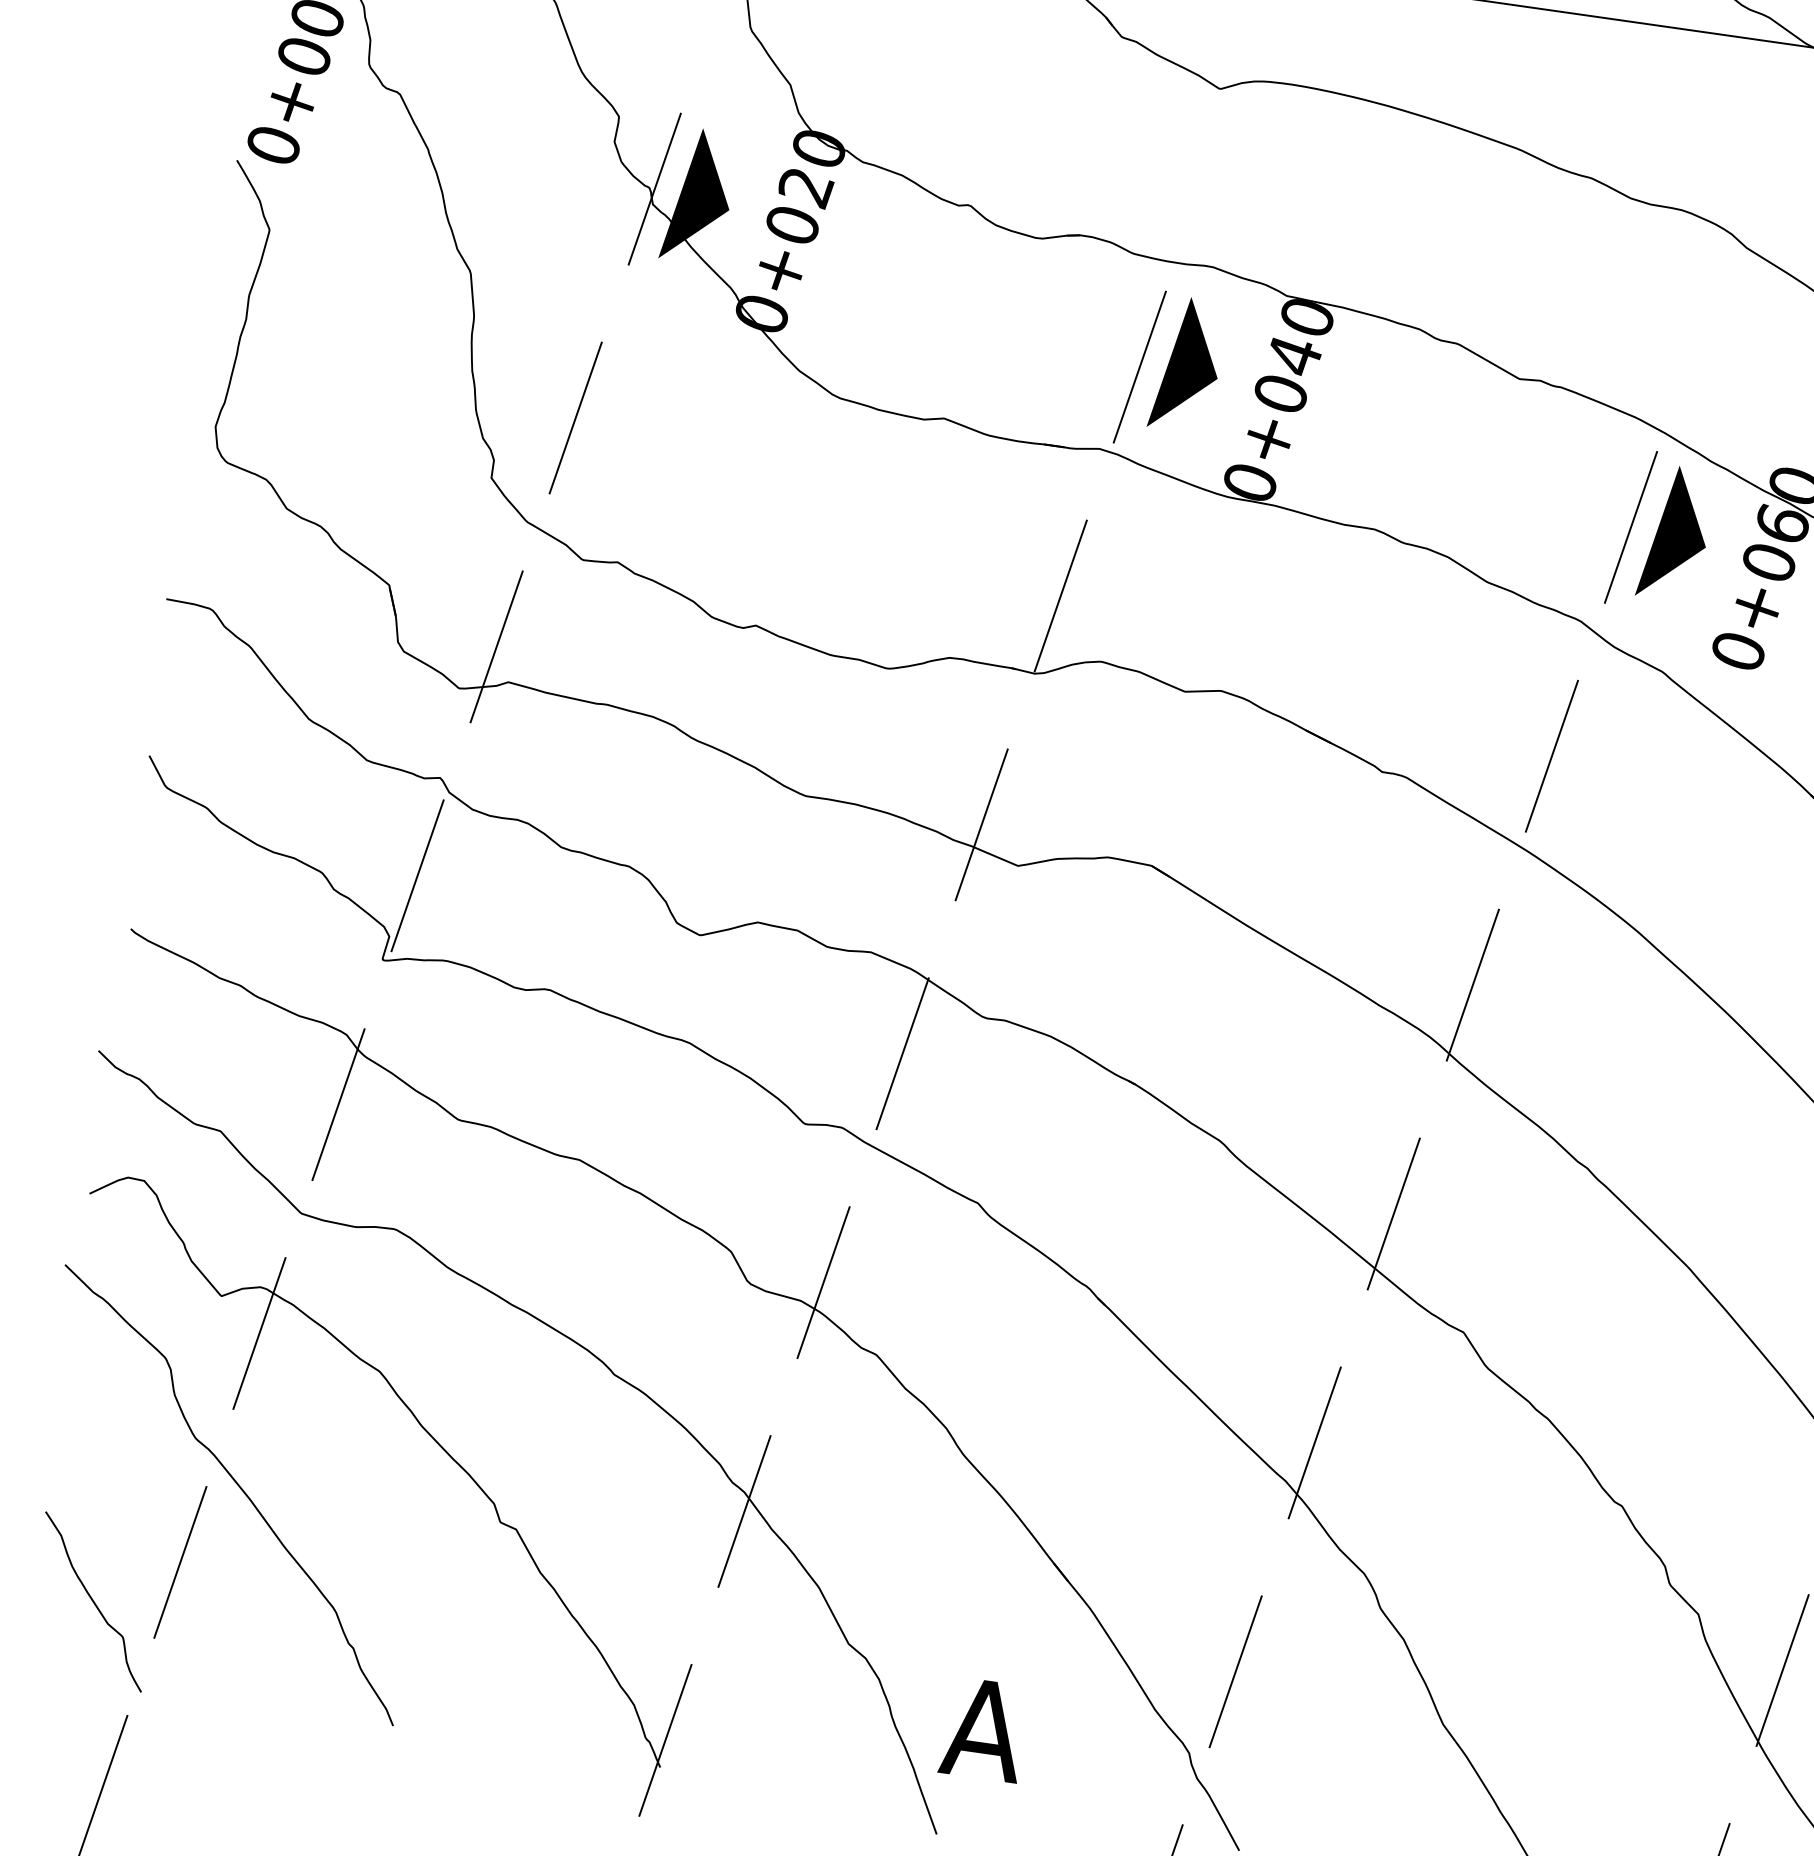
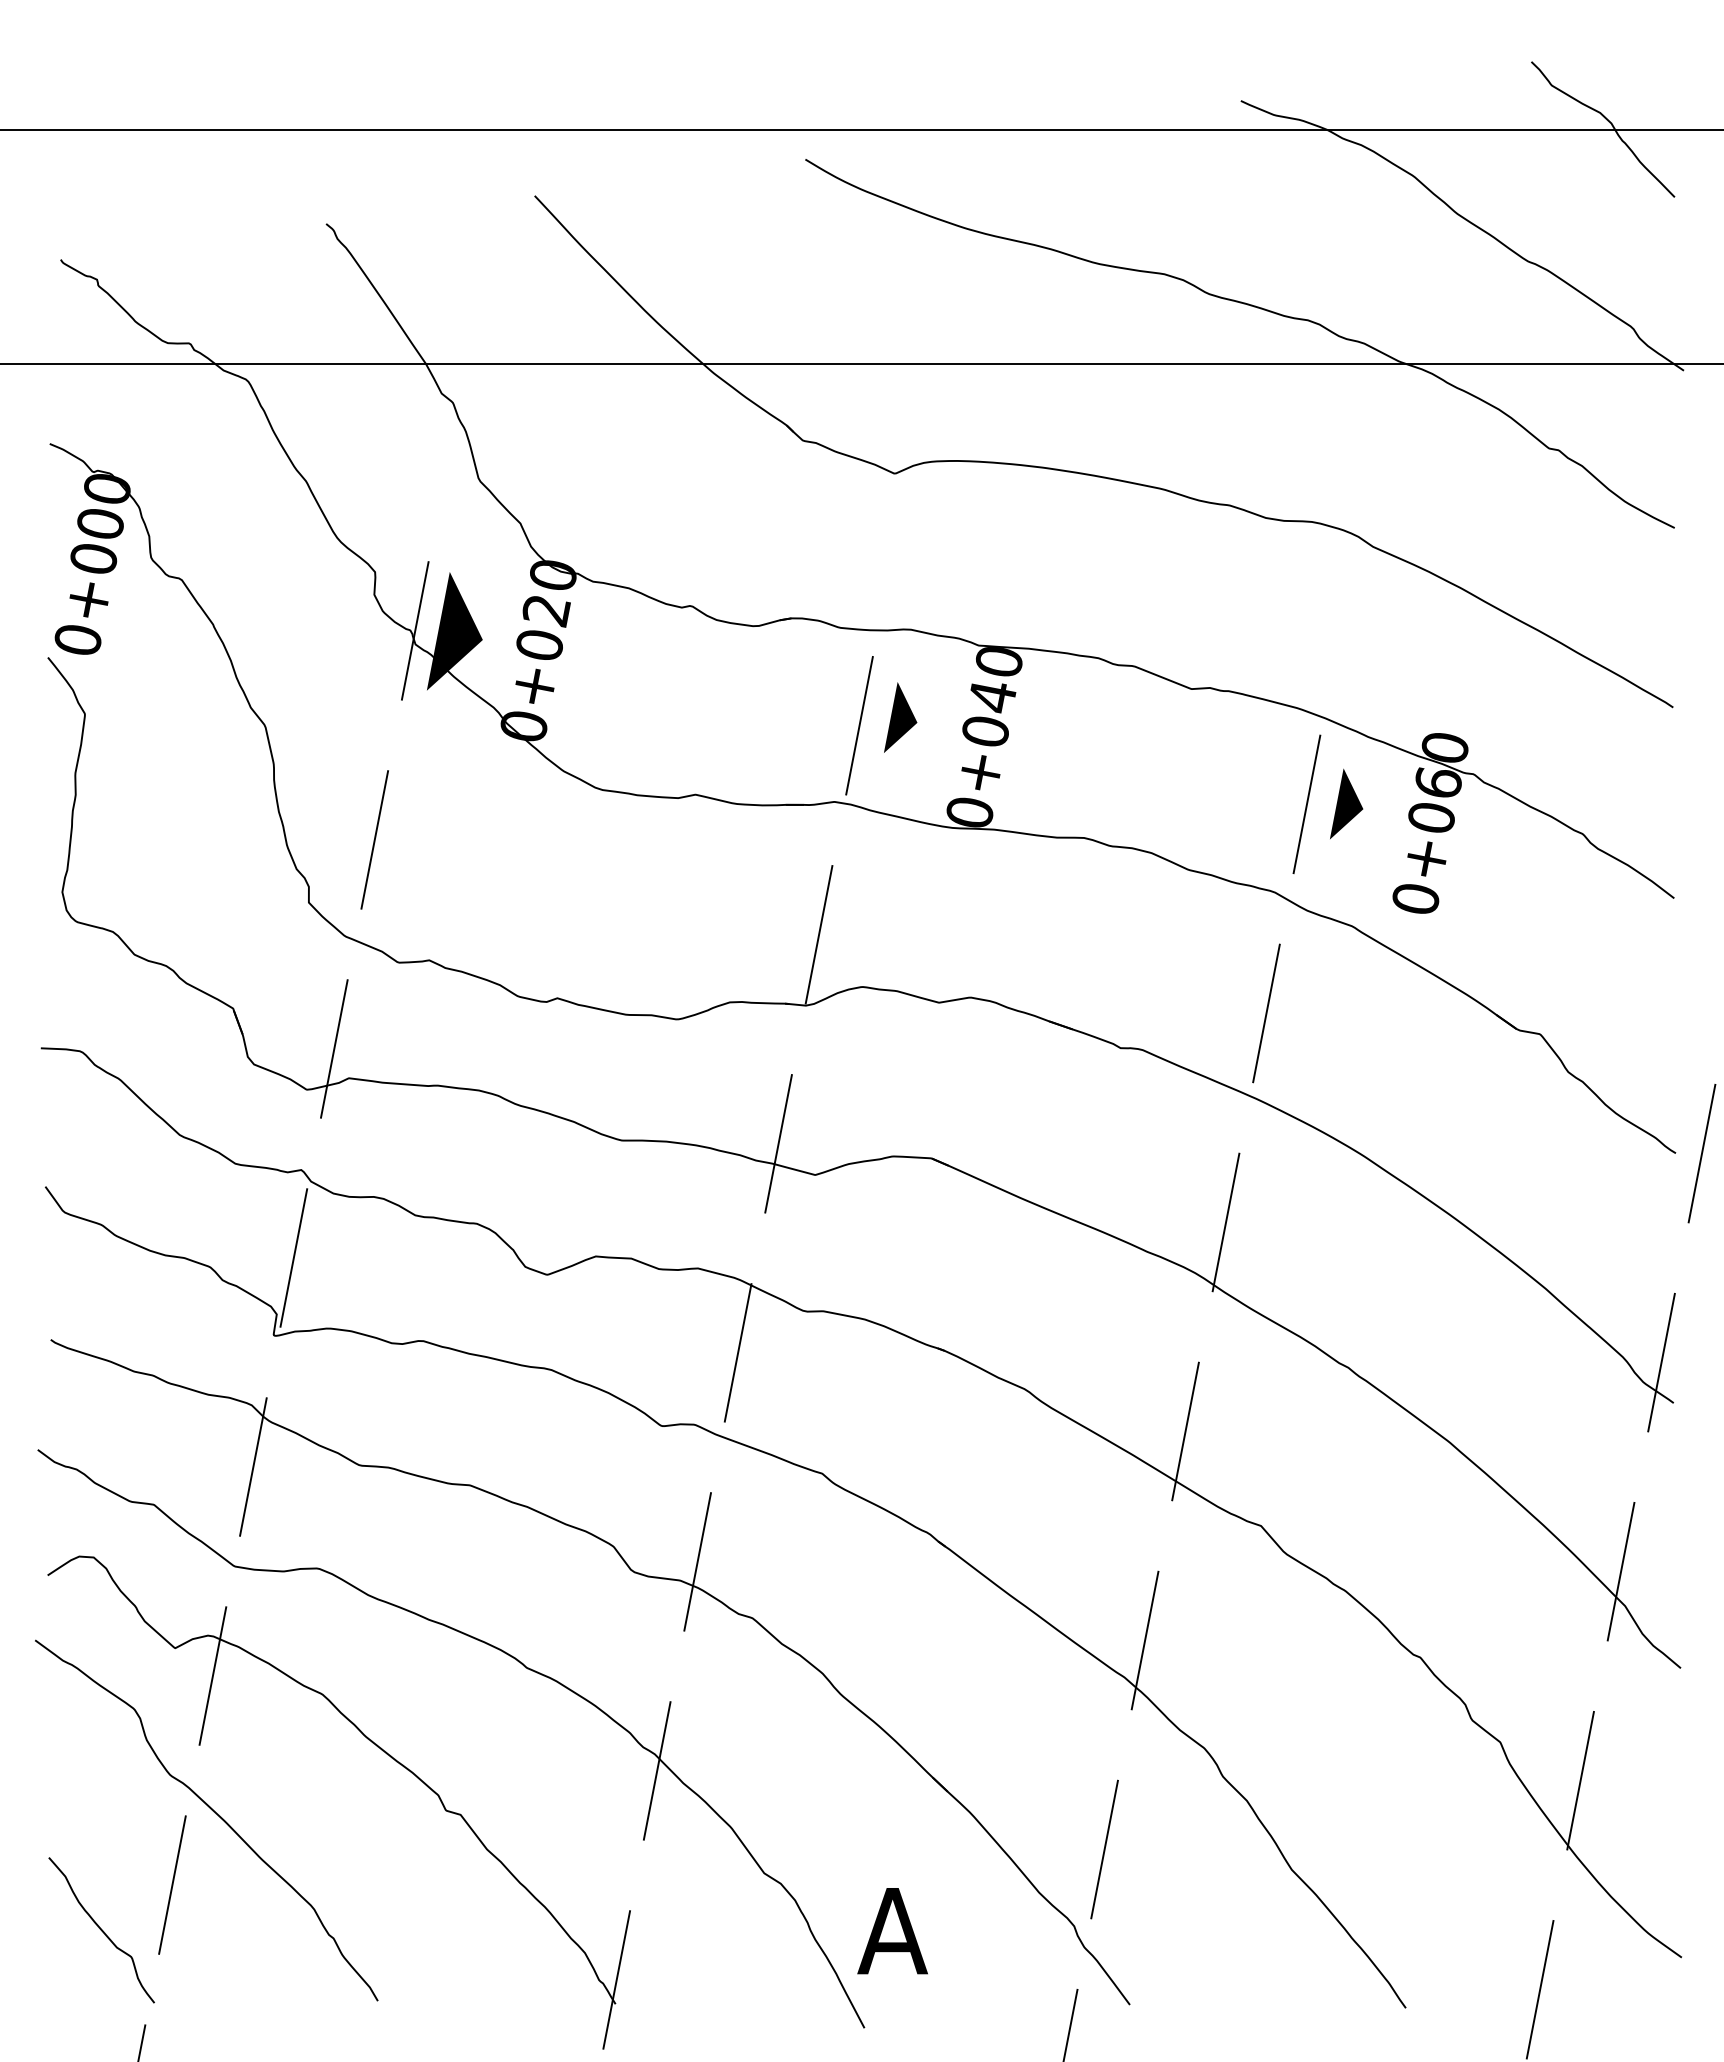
part: (1187, 364) -> (900, 717), size x0.6
part: (1675, 532) -> (1346, 803), size x0.6

